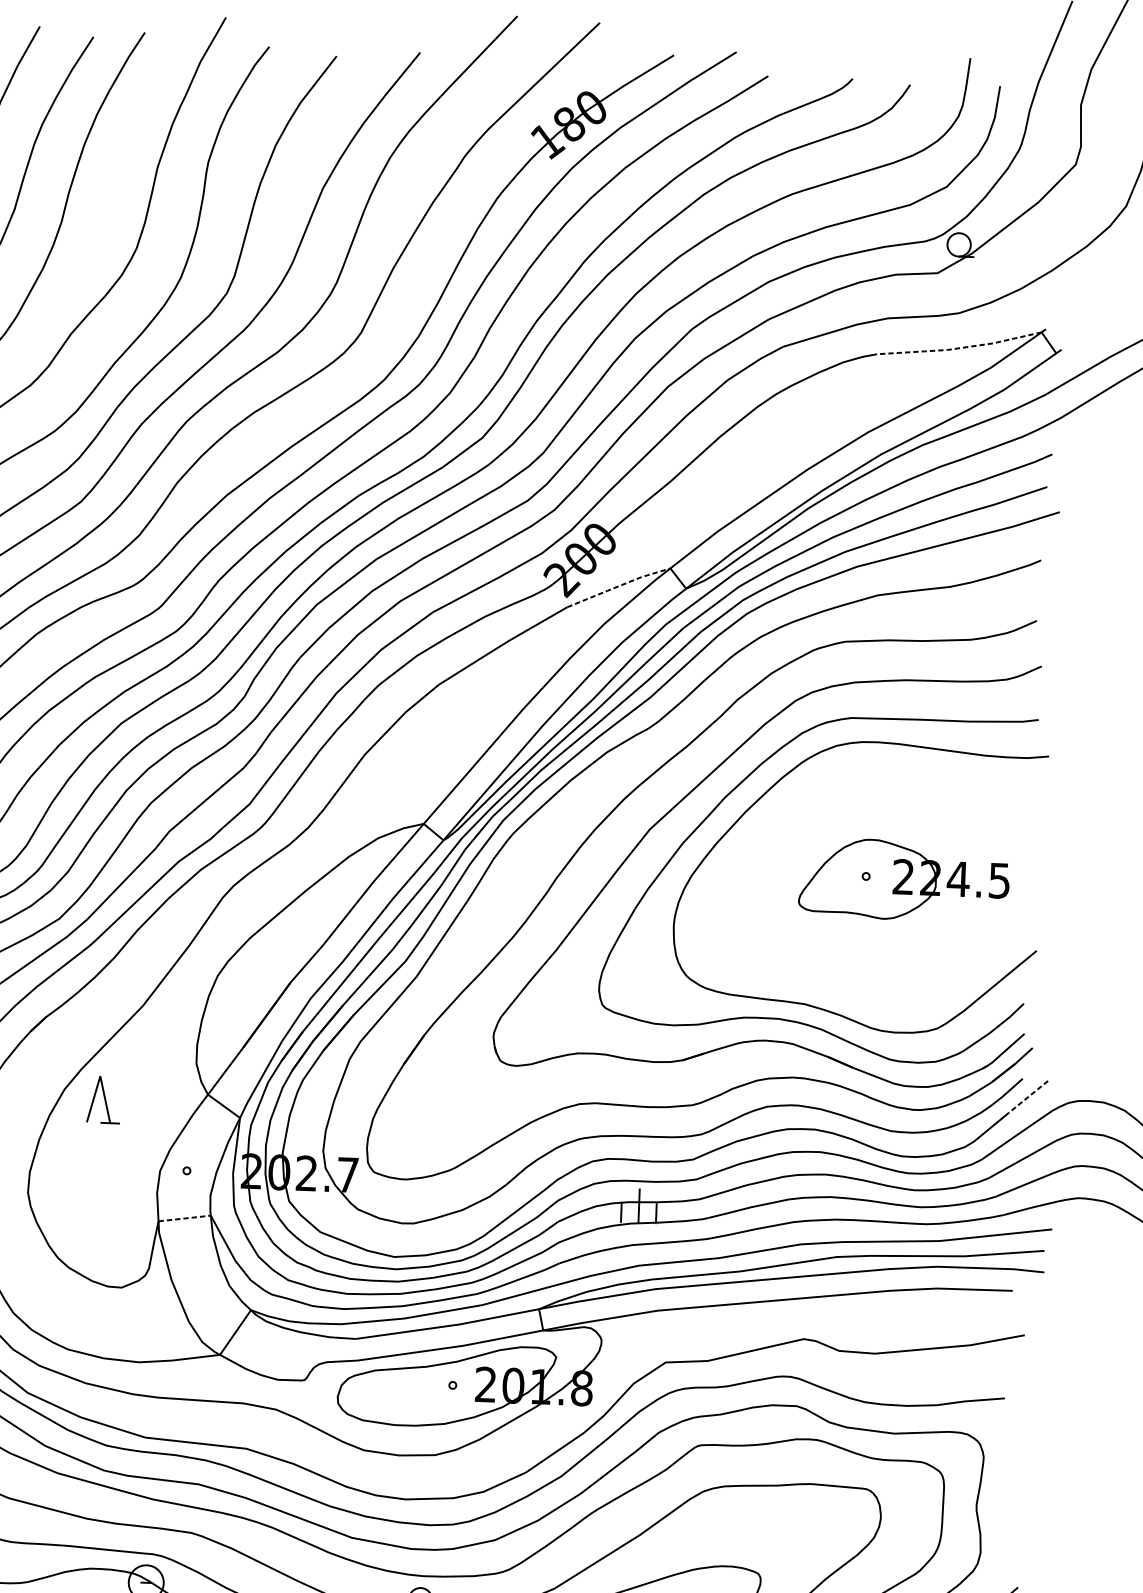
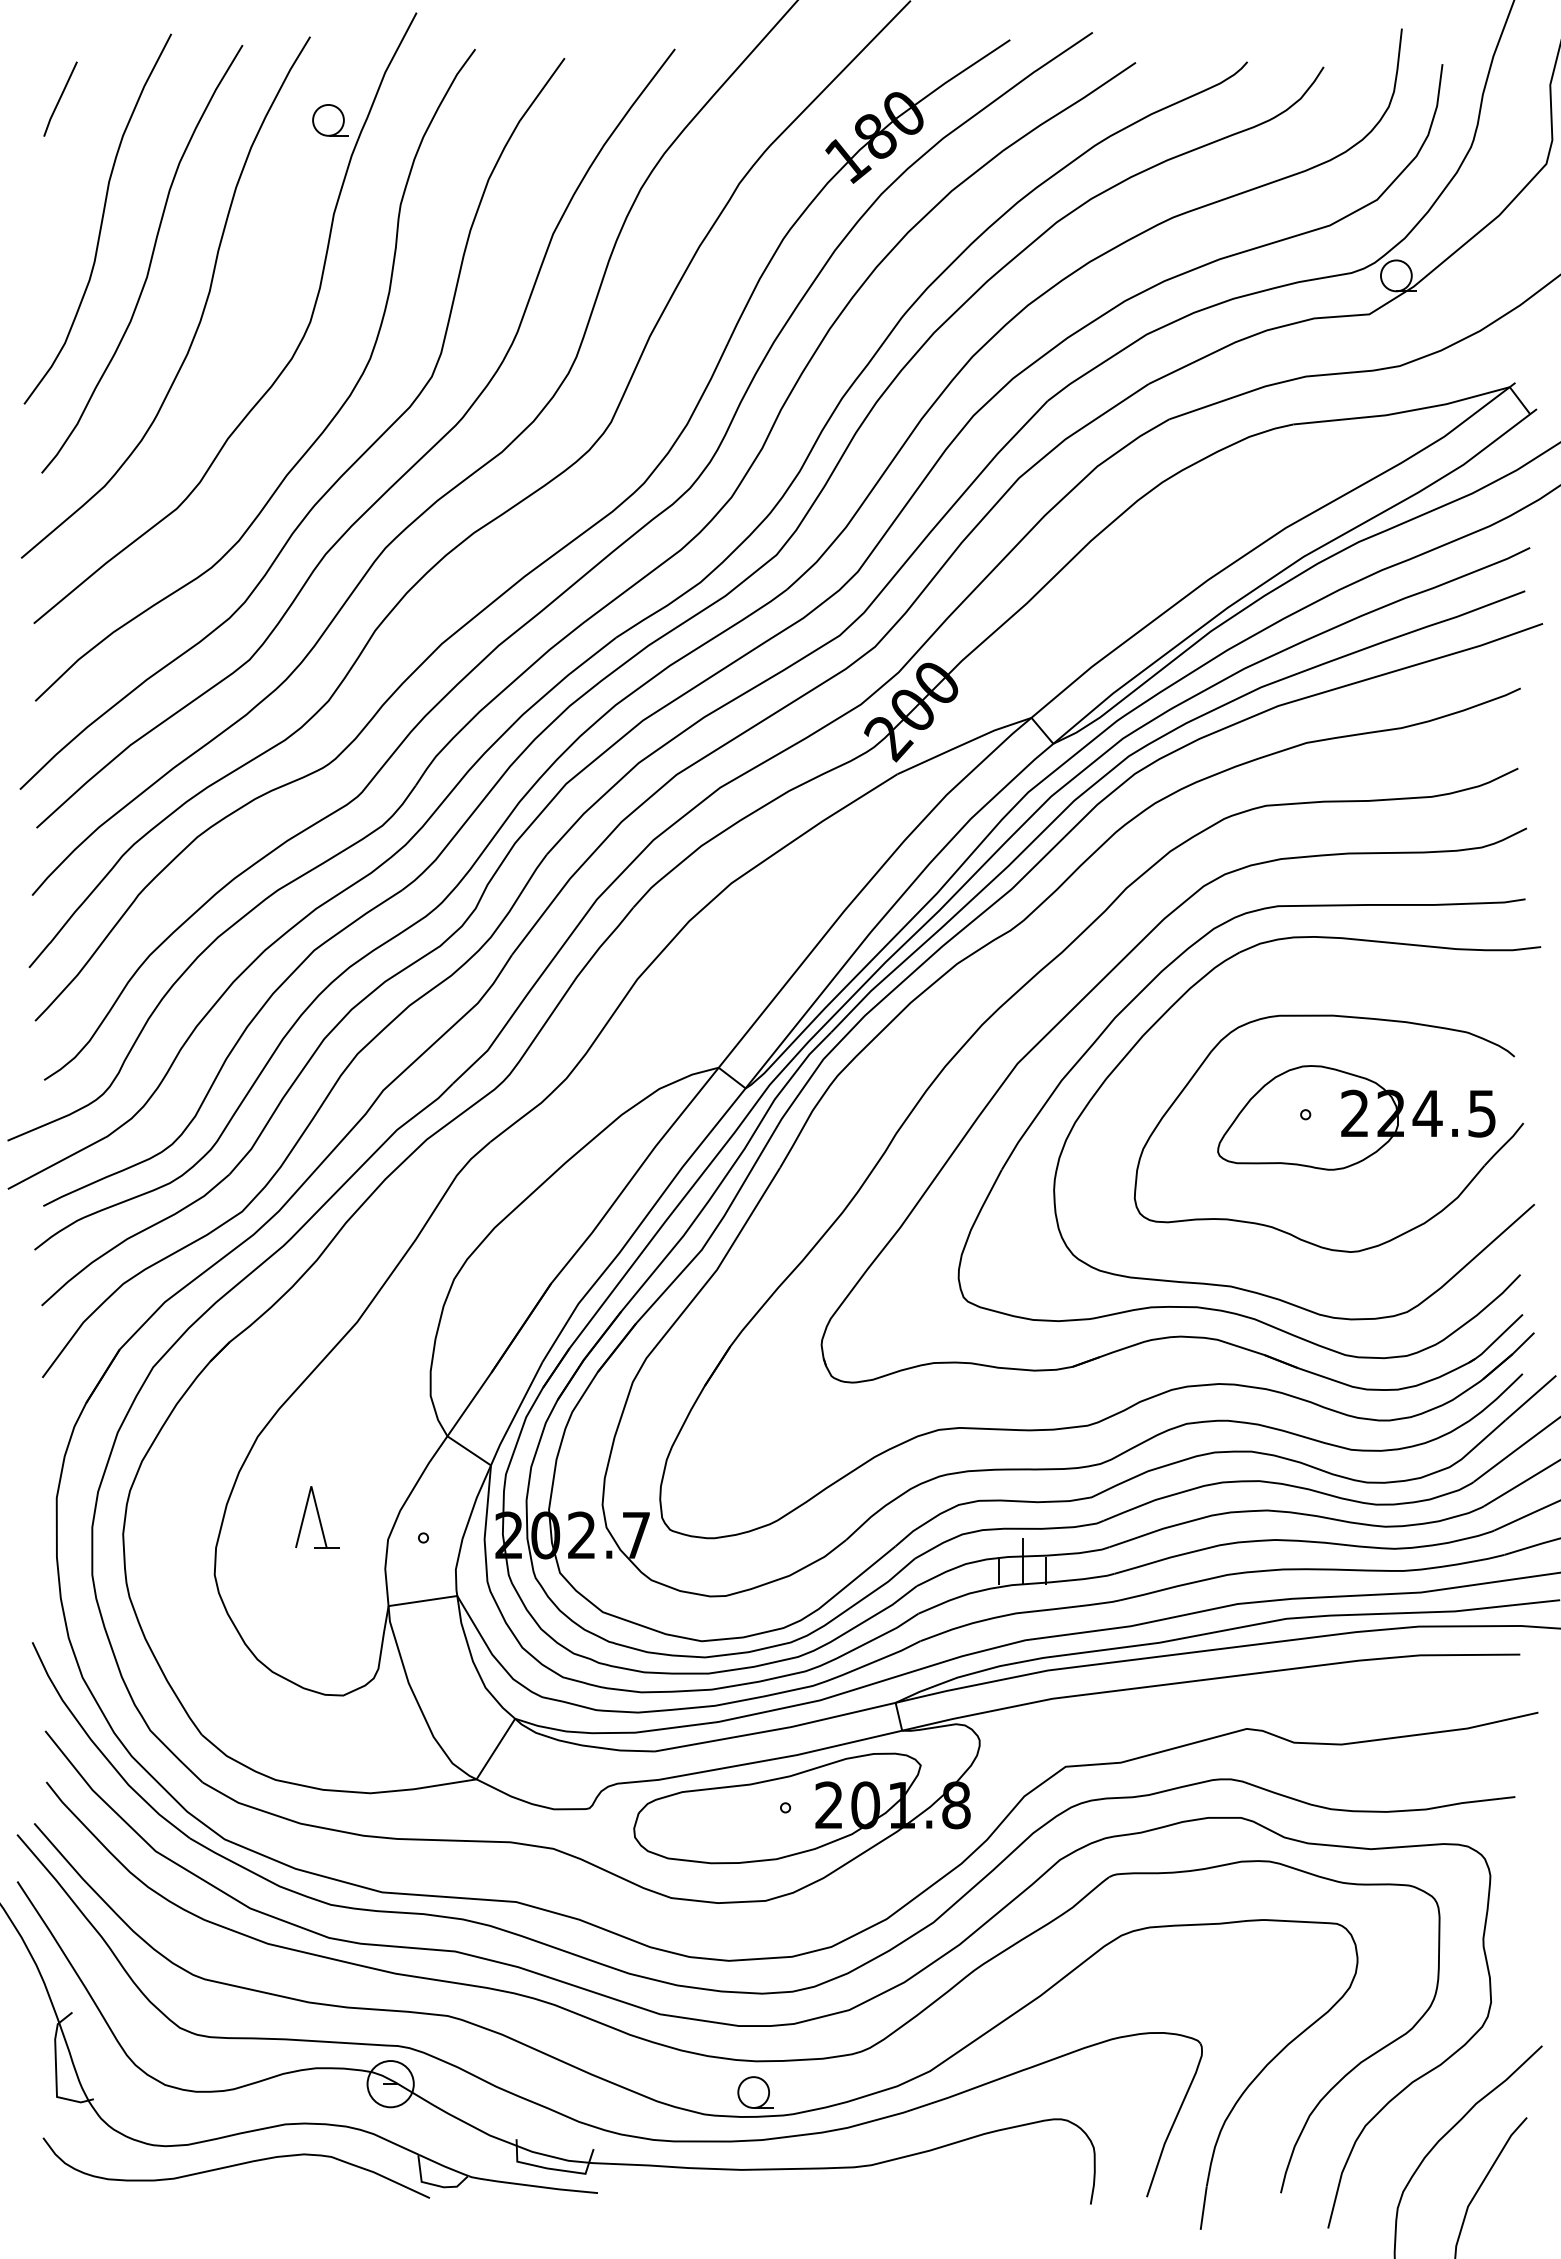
part: (157, 96) -> (330, 120), added
line: (959, 348) -> (1402, 412), dashed -> solid
line: (619, 585) -> (964, 743), dashed -> solid
part: (848, 964) -> (1286, 1231), added
line: (1027, 1096) -> (1530, 1397), dashed -> solid
part: (104, 1099) -> (317, 1517), moved
line: (184, 1218) -> (422, 1601), dashed -> solid

